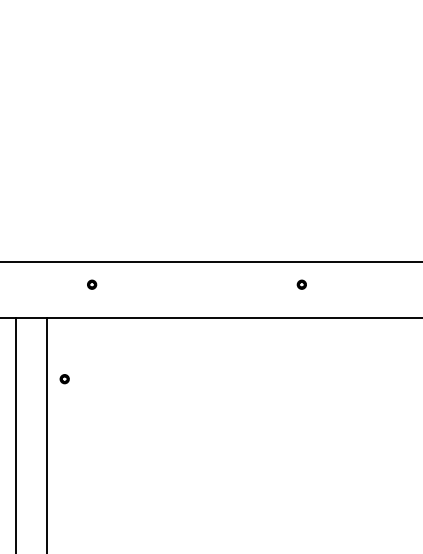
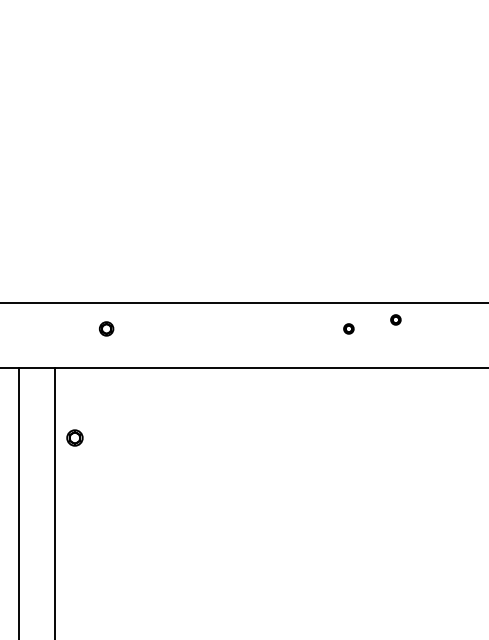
part: (342, 276) -> (395, 319), added
part: (92, 284) -> (106, 328), size x1.4
part: (64, 378) -> (74, 437), size x1.6

